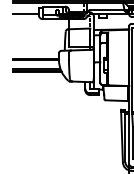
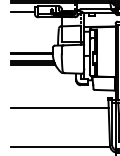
line: (66, 120) -> (59, 107), added
line: (67, 164) -> (60, 147), added

